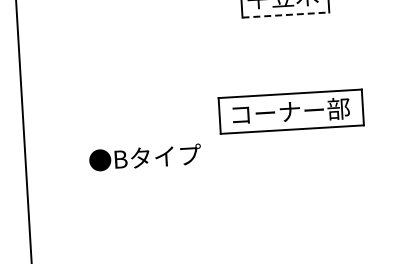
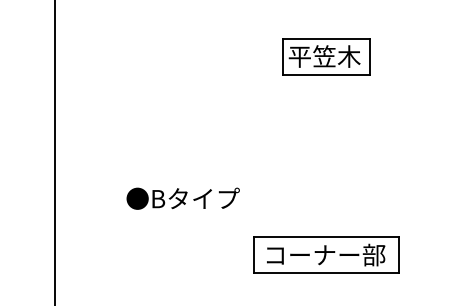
line: (285, 15) -> (326, 75), dashed -> solid
part: (291, 111) -> (326, 254), moved
text: (144, 157) -> (182, 198), moved

